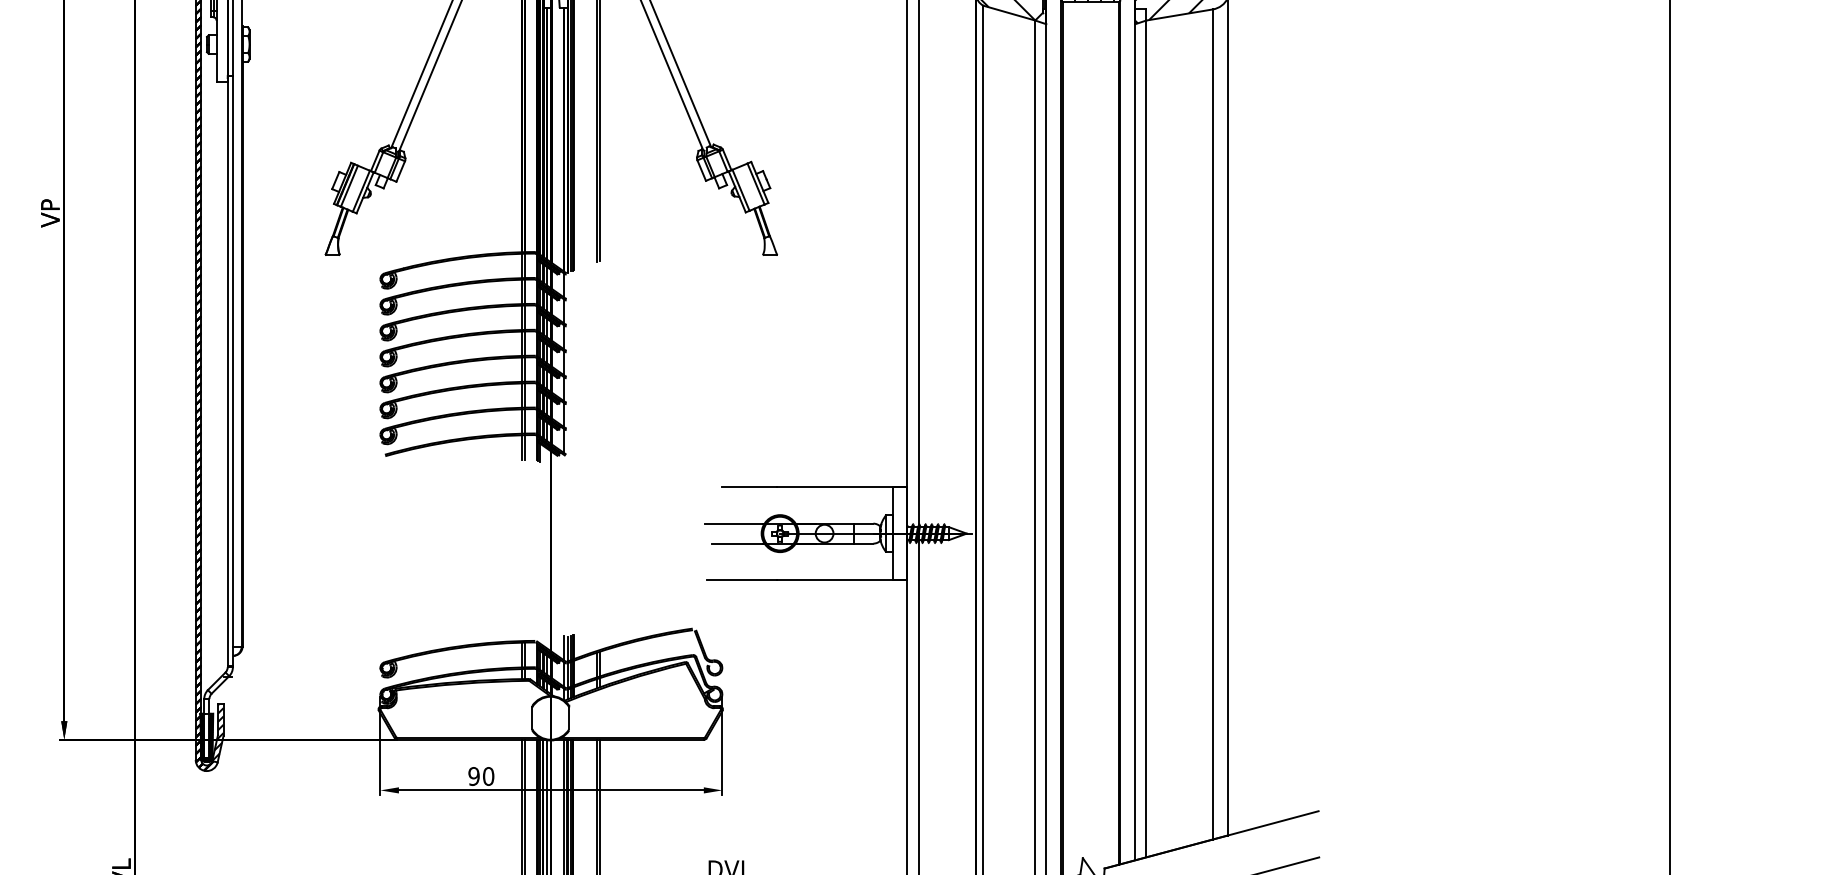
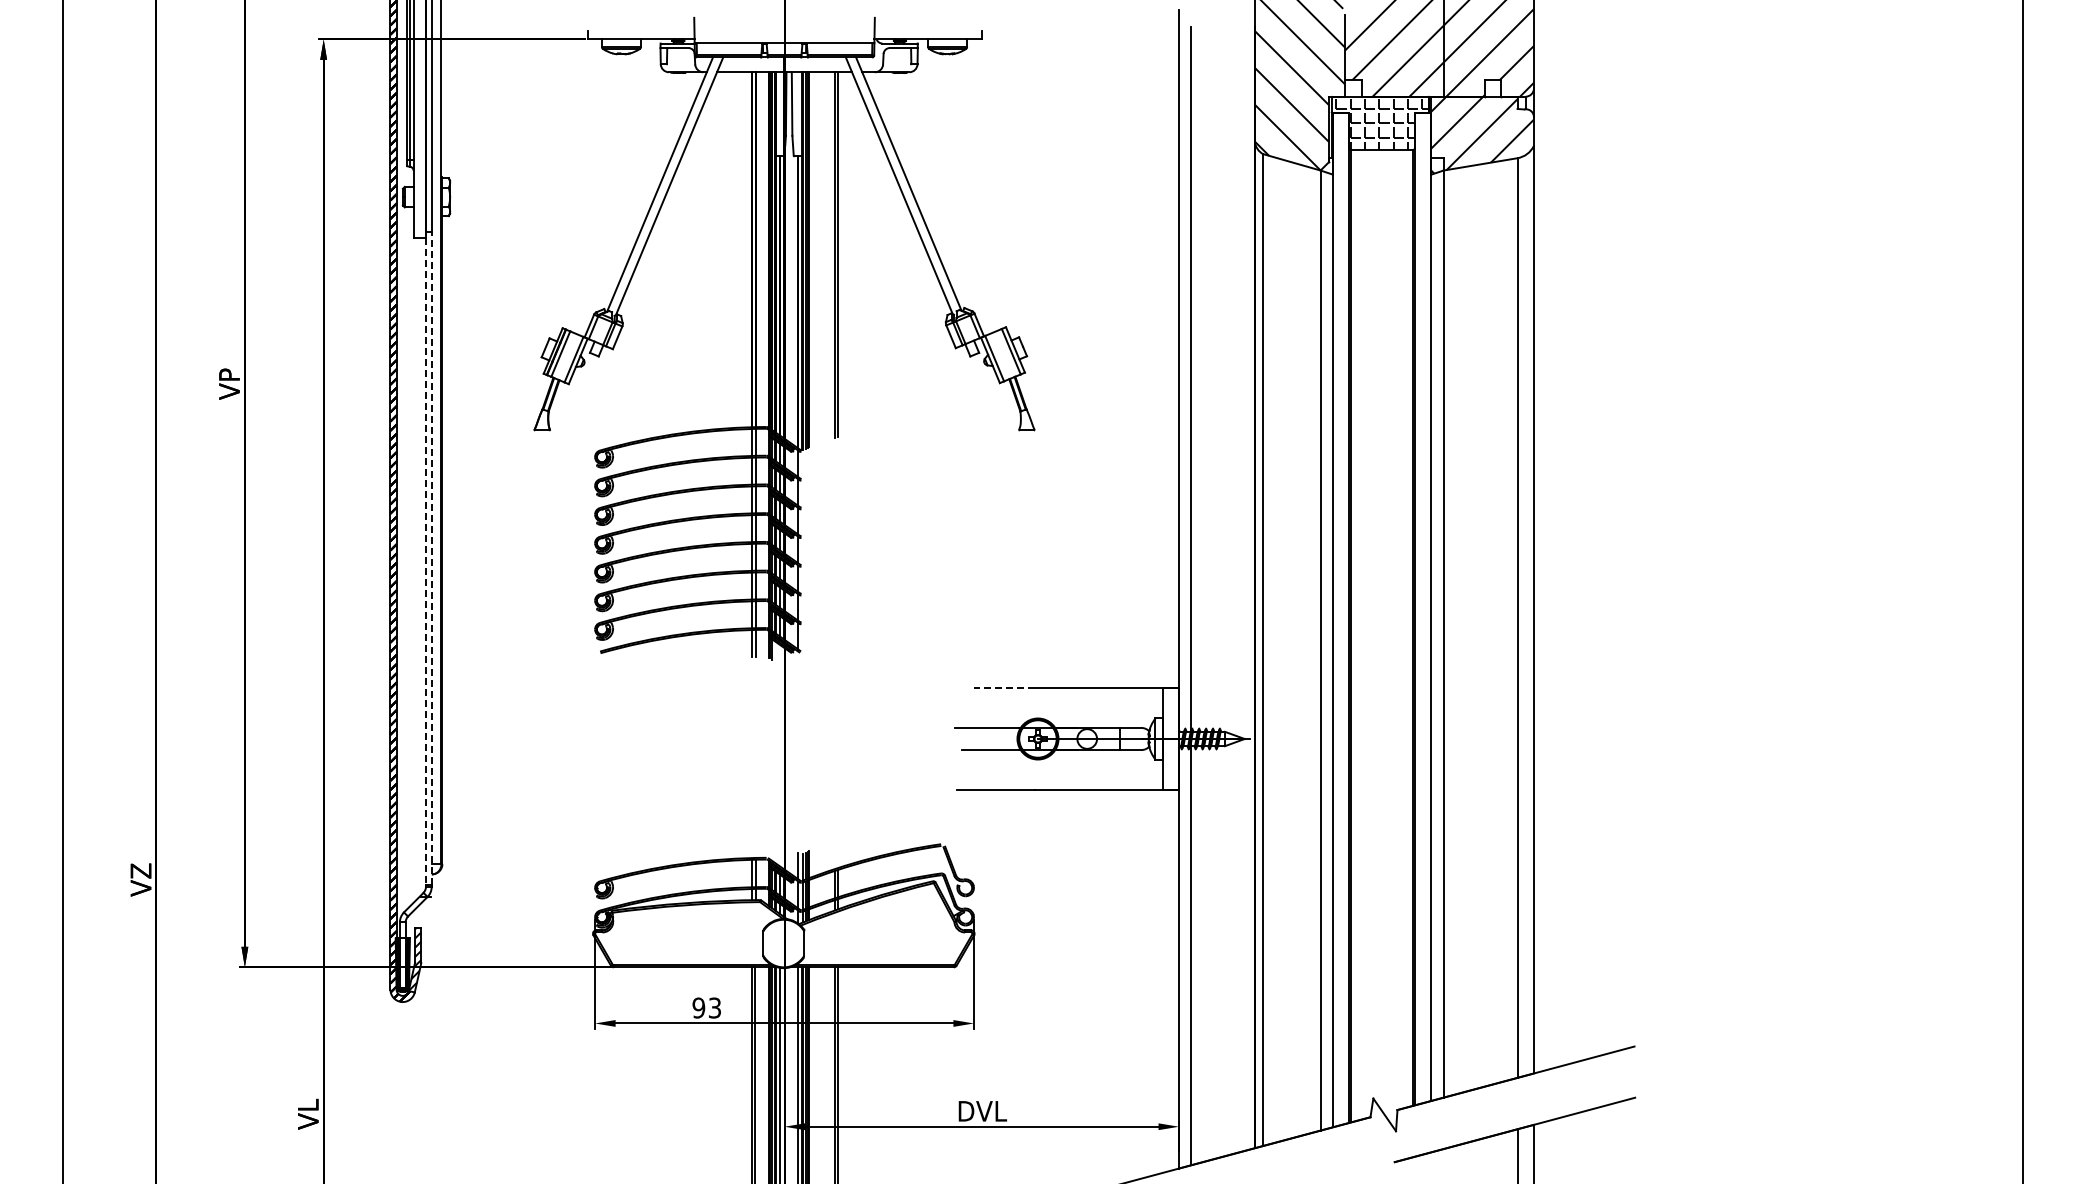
line: (232, 370) -> (431, 558), solid -> dashed
line: (227, 373) -> (425, 561), solid -> dashed
line: (749, 487) -> (1003, 687), solid -> dashed
text: (488, 775) -> (714, 1007), 90 -> 93

